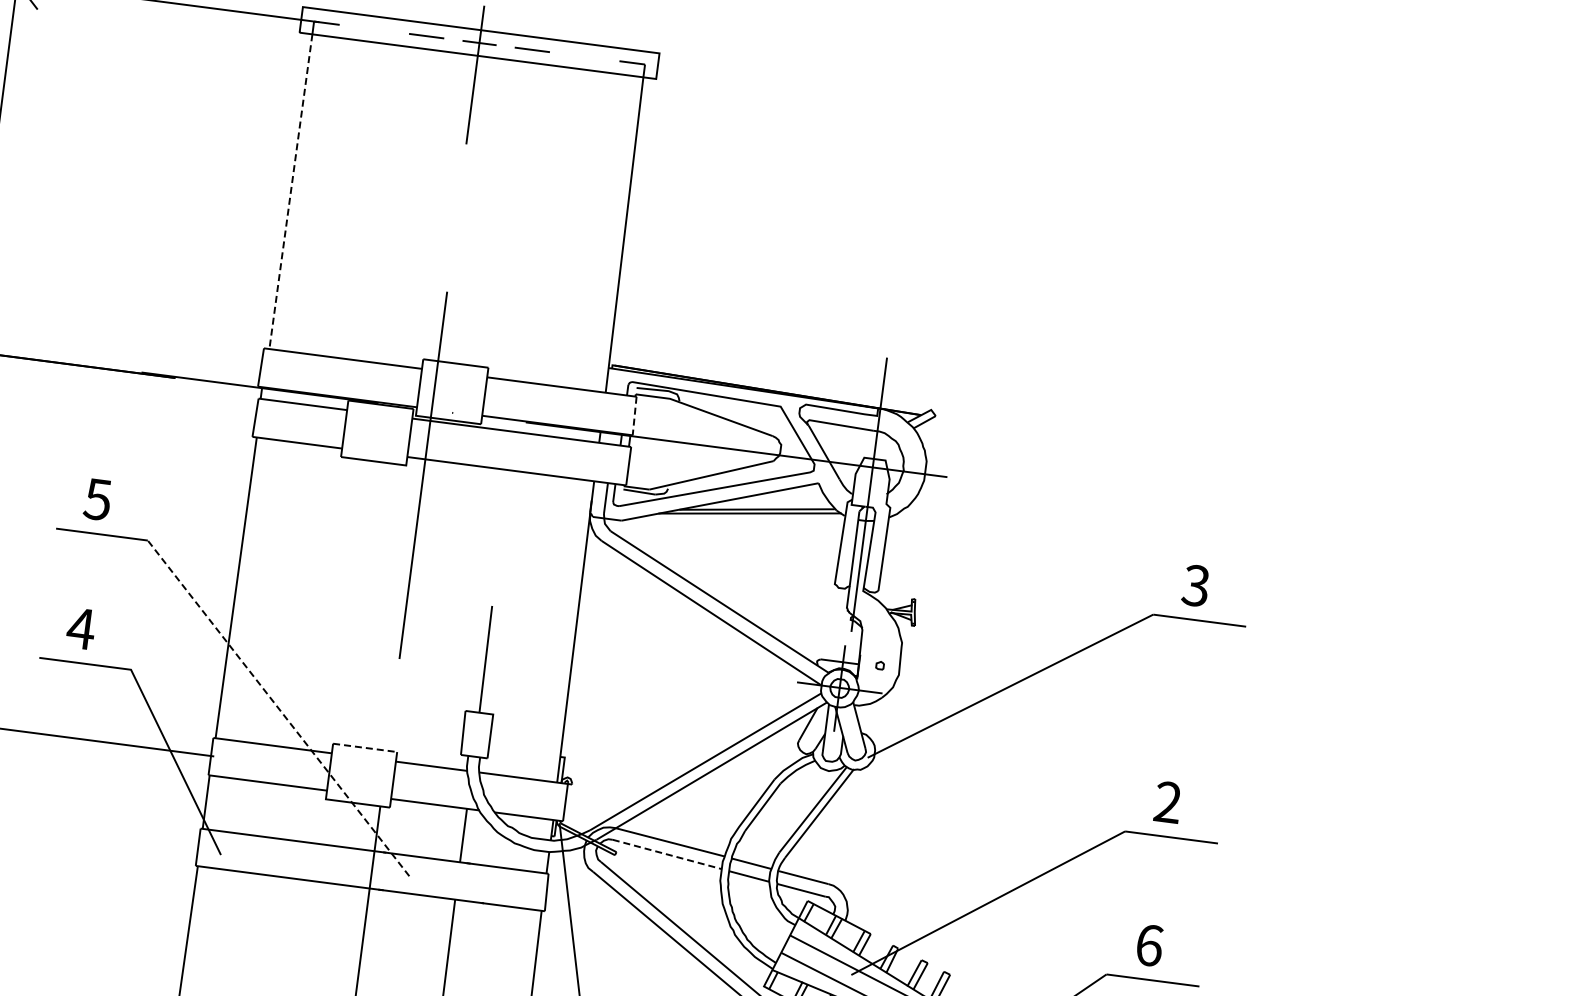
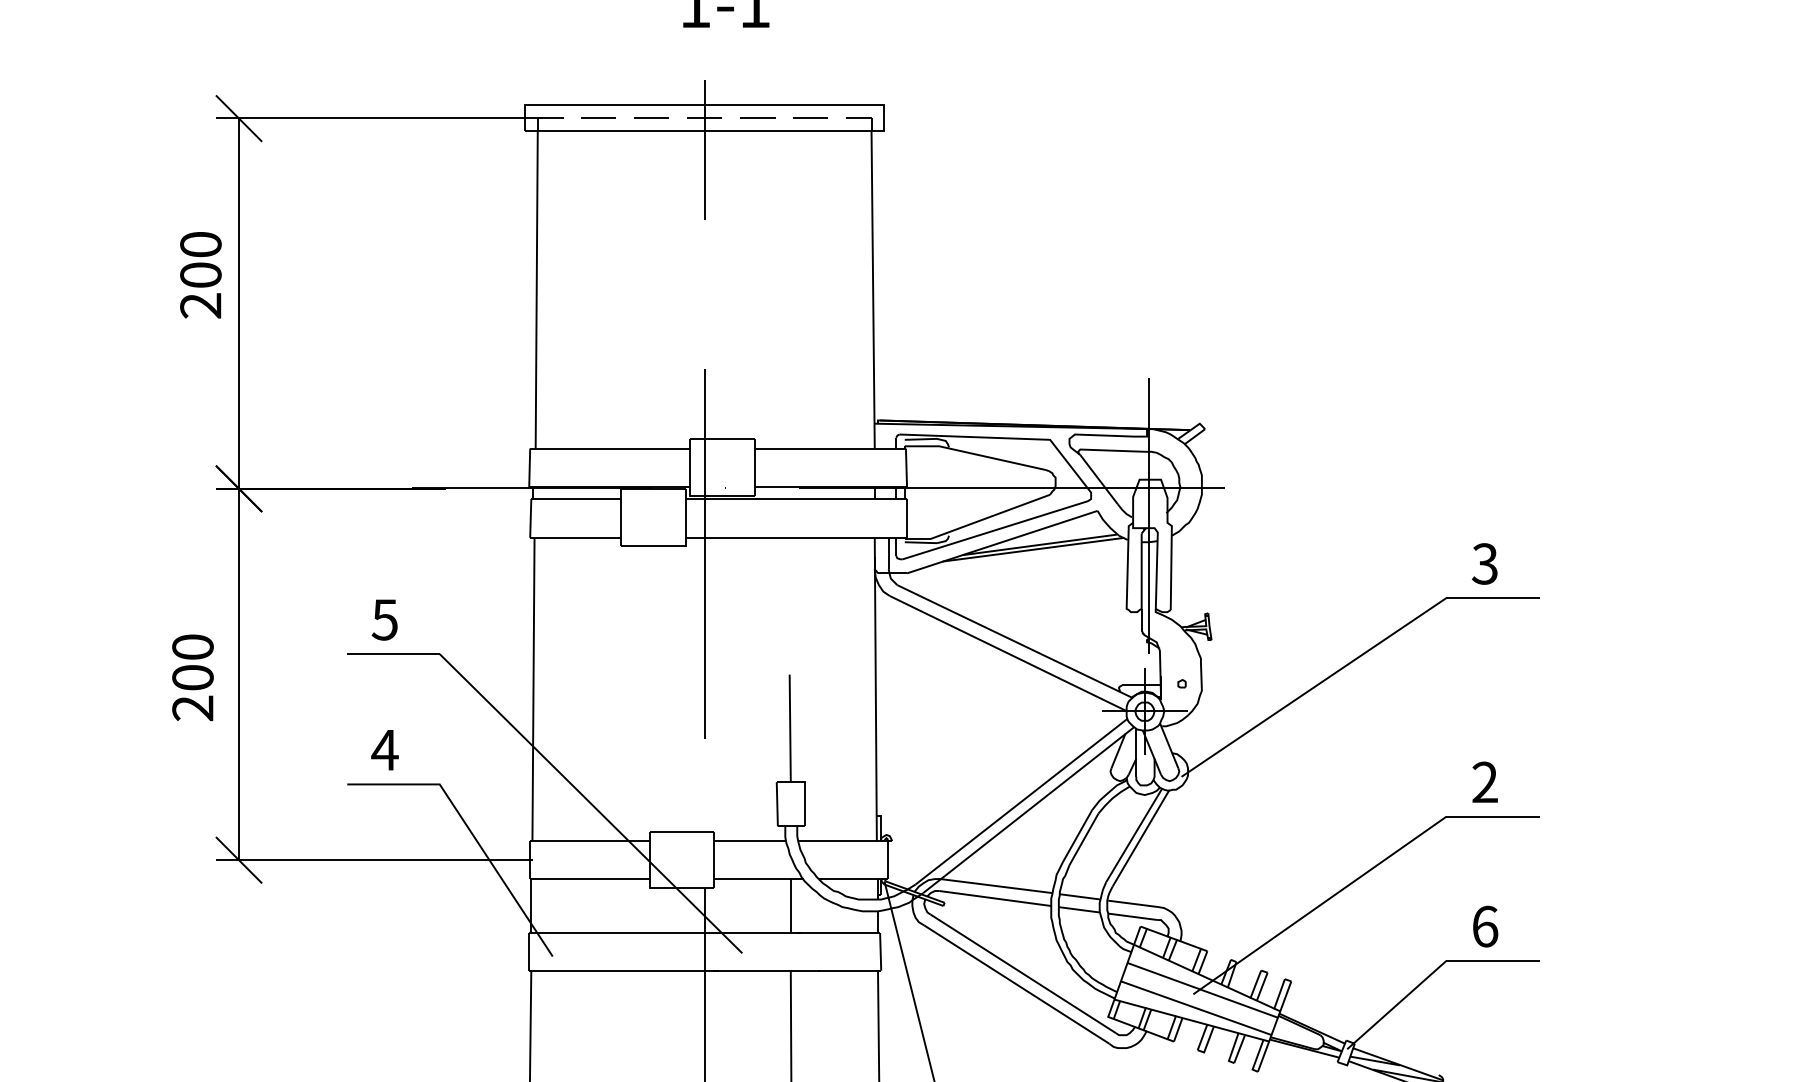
line: (374, 28) -> (598, 117), added
line: (584, 56) -> (810, 117), added
line: (290, 191) -> (536, 289), dashed -> solid
line: (634, 416) -> (906, 468), dashed -> solid
line: (279, 708) -> (591, 803), dashed -> solid
line: (365, 747) -> (682, 831), dashed -> solid
line: (667, 854) -> (995, 898), dashed -> solid

